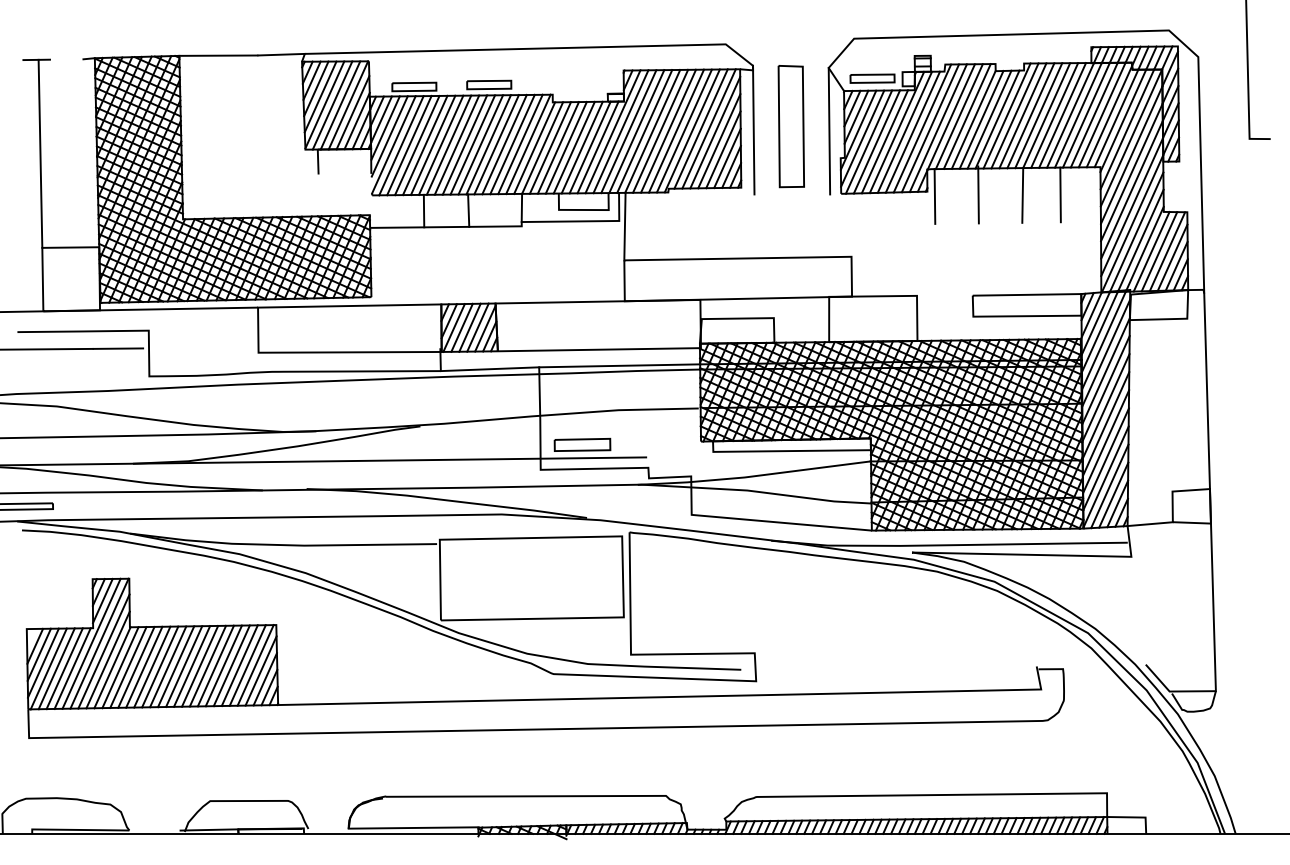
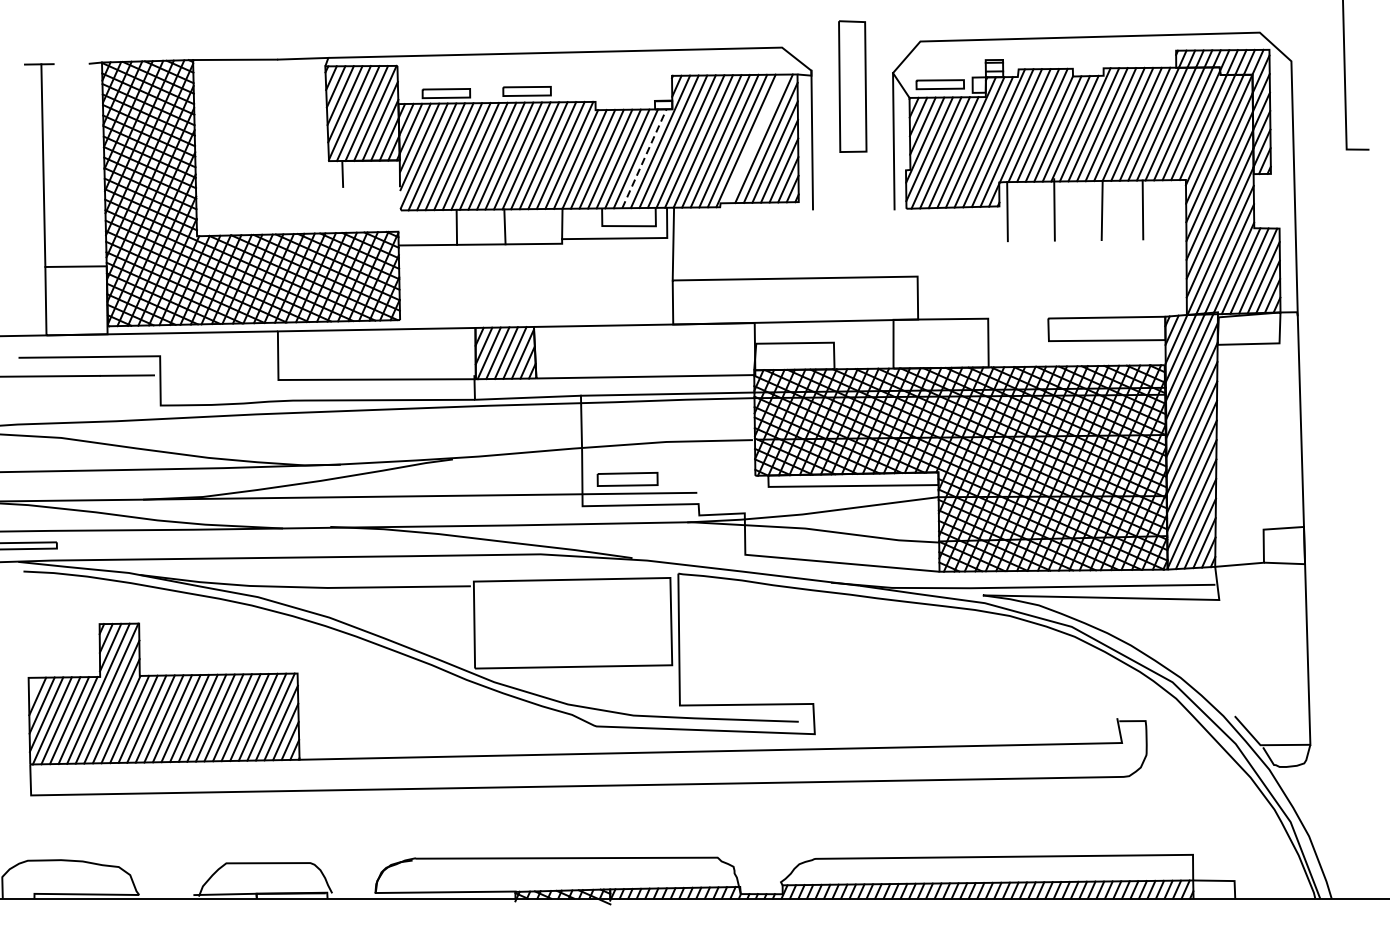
part: (790, 126) -> (851, 86), moved
line: (700, 128) -> (754, 138), removed
line: (598, 146) -> (644, 157), solid -> dashed

